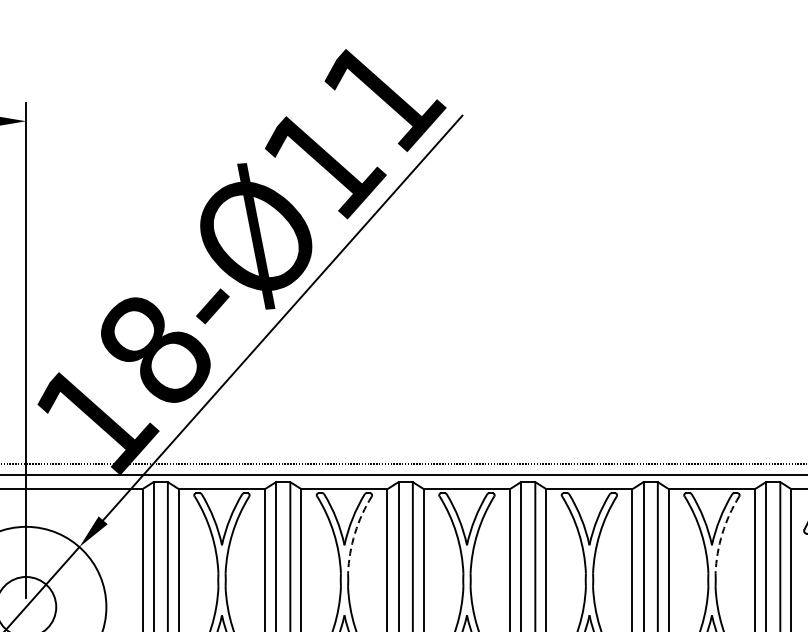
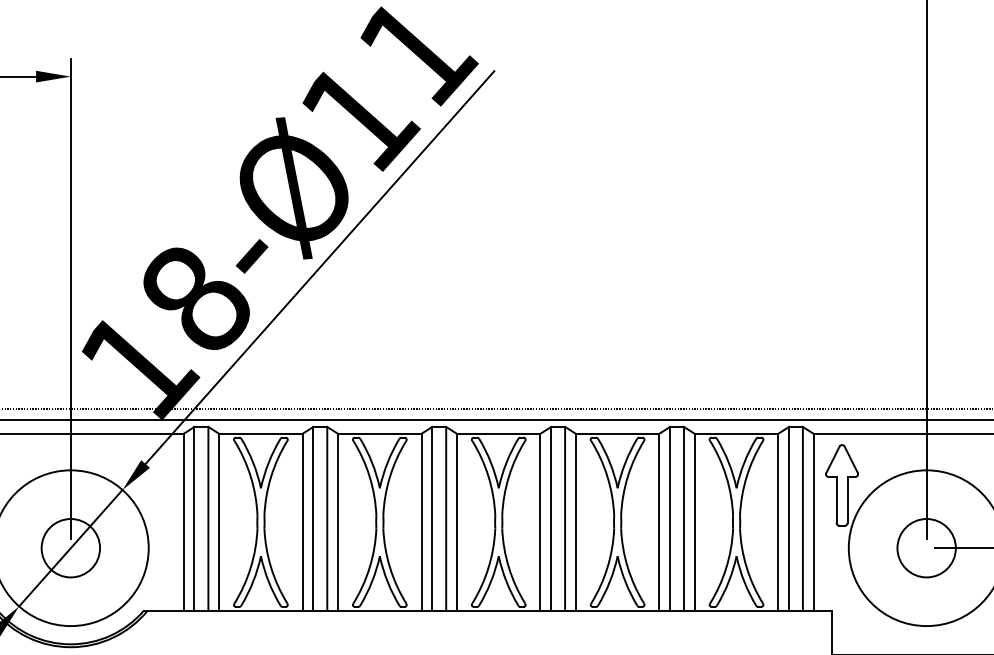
arc: (355, 533) -> (390, 476), dashed -> solid
arc: (722, 533) -> (746, 476), dashed -> solid

